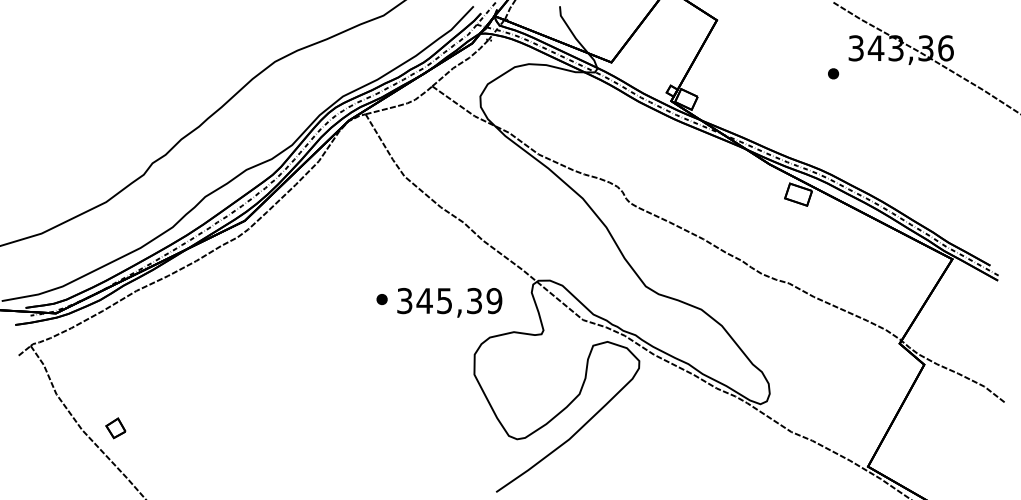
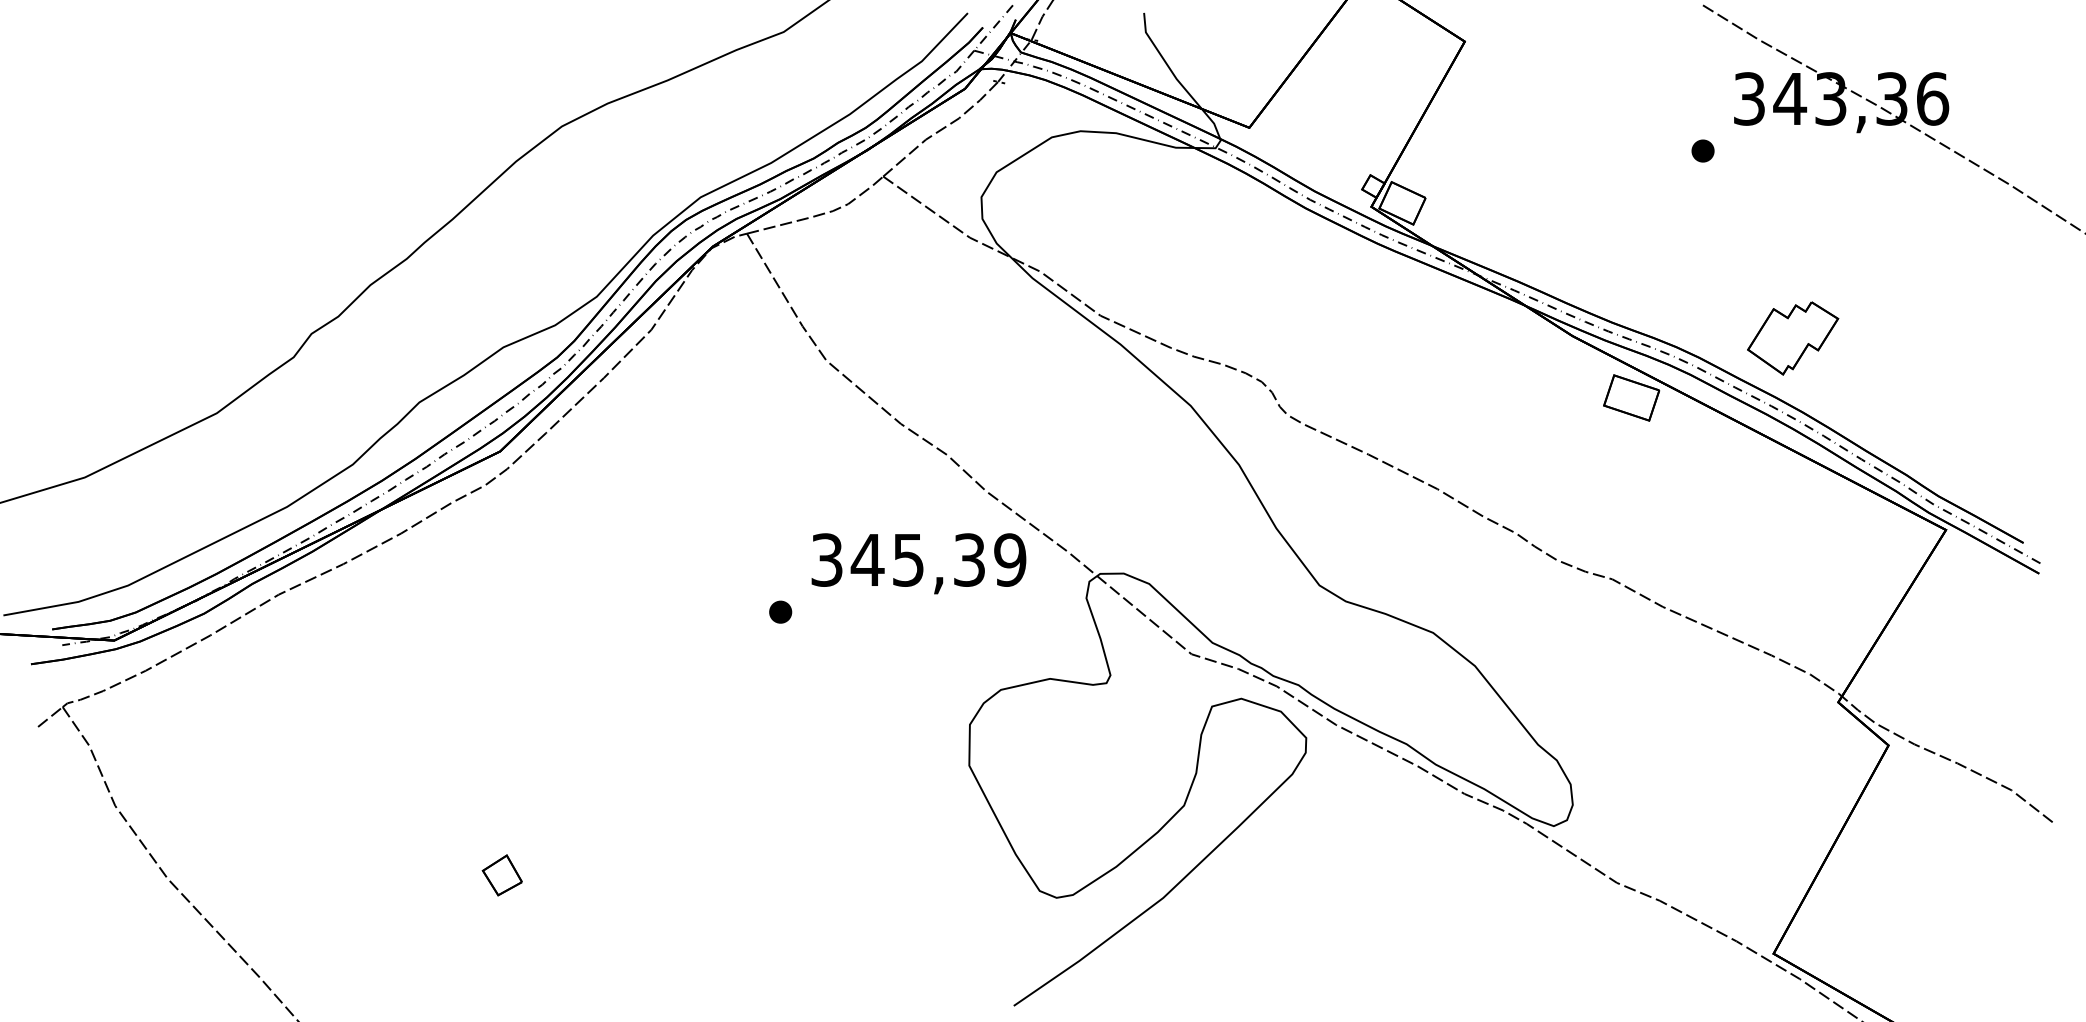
part: (877, 165) -> (1792, 338), added
text: (449, 302) -> (918, 563), moved
part: (115, 428) -> (501, 875), moved

